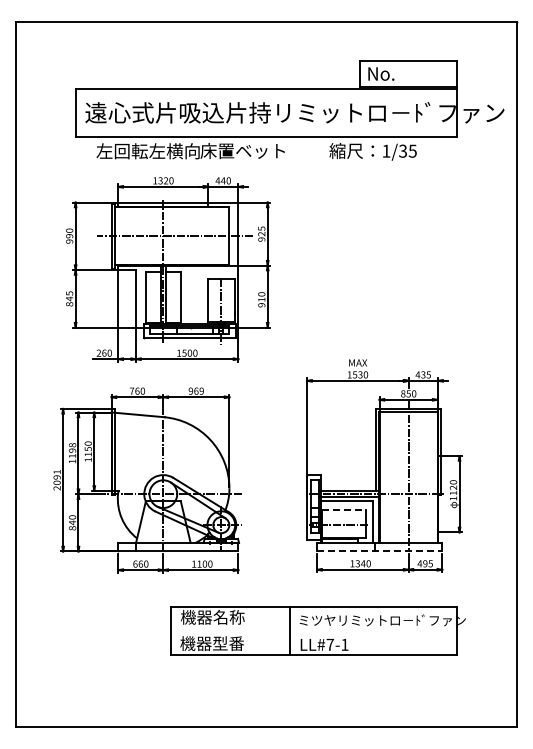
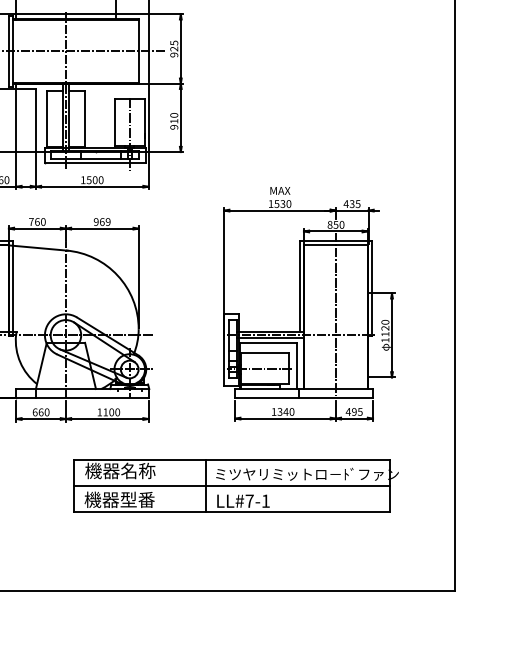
line: (344, 510) -> (265, 353), dashed -> solid
line: (379, 551) -> (303, 398), dashed -> solid
line: (314, 631) -> (232, 486), added

